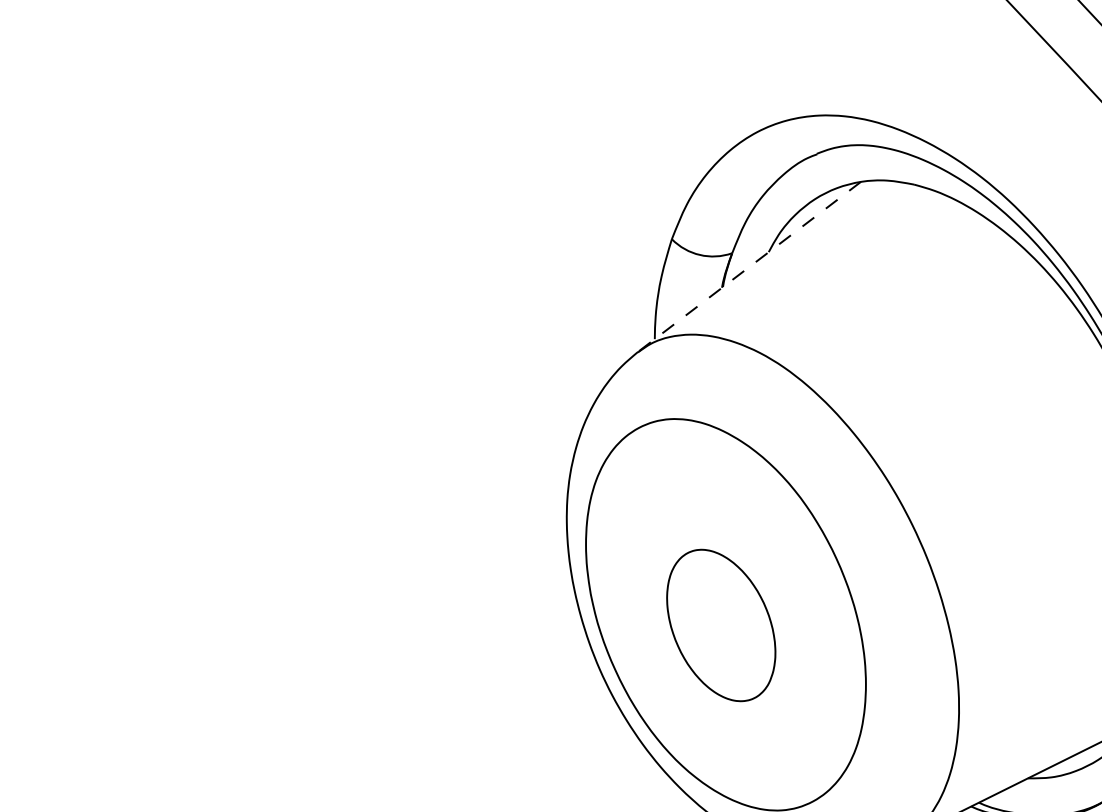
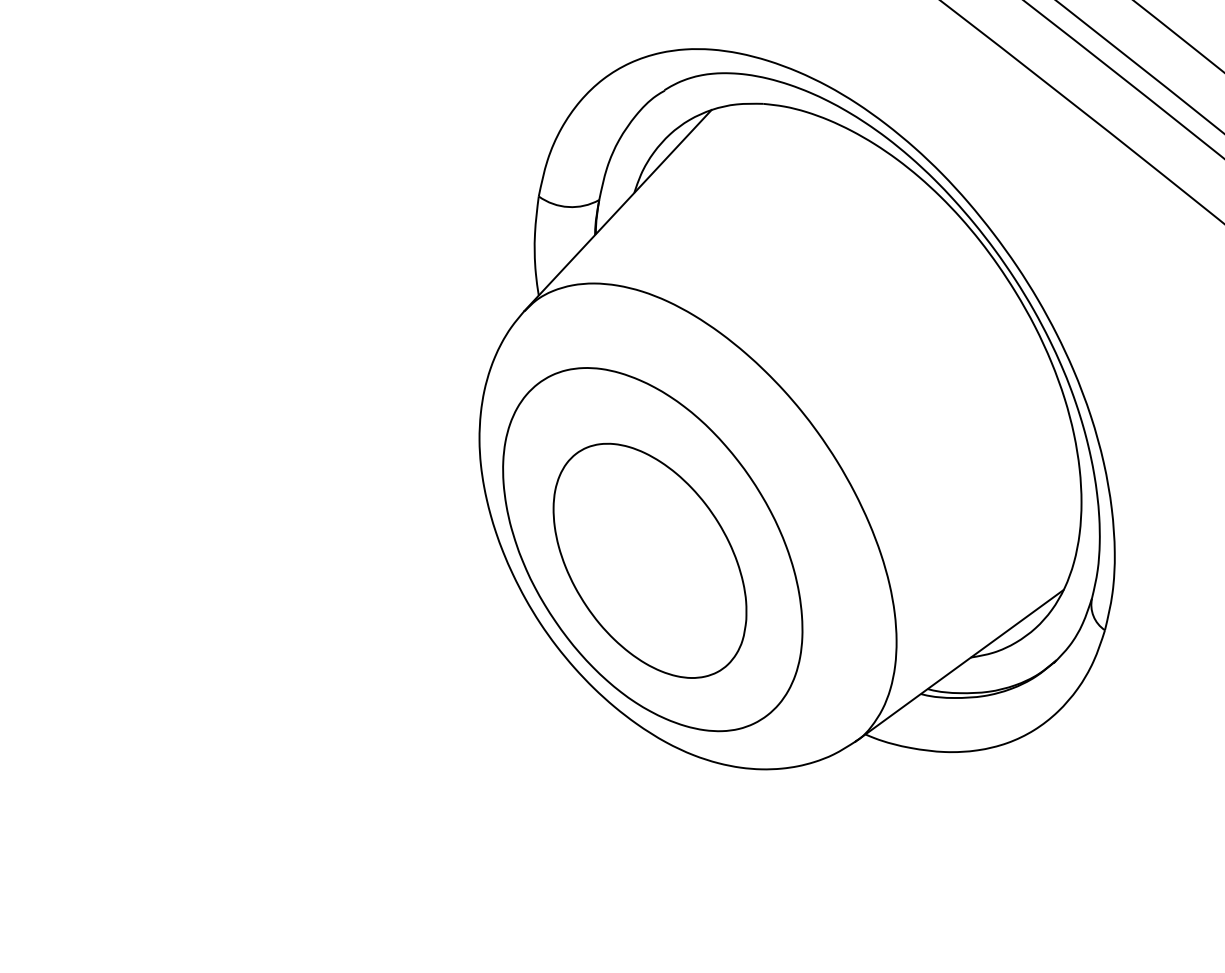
line: (748, 266) -> (617, 210), dashed -> solid
part: (720, 625) -> (649, 560), size x1.67

